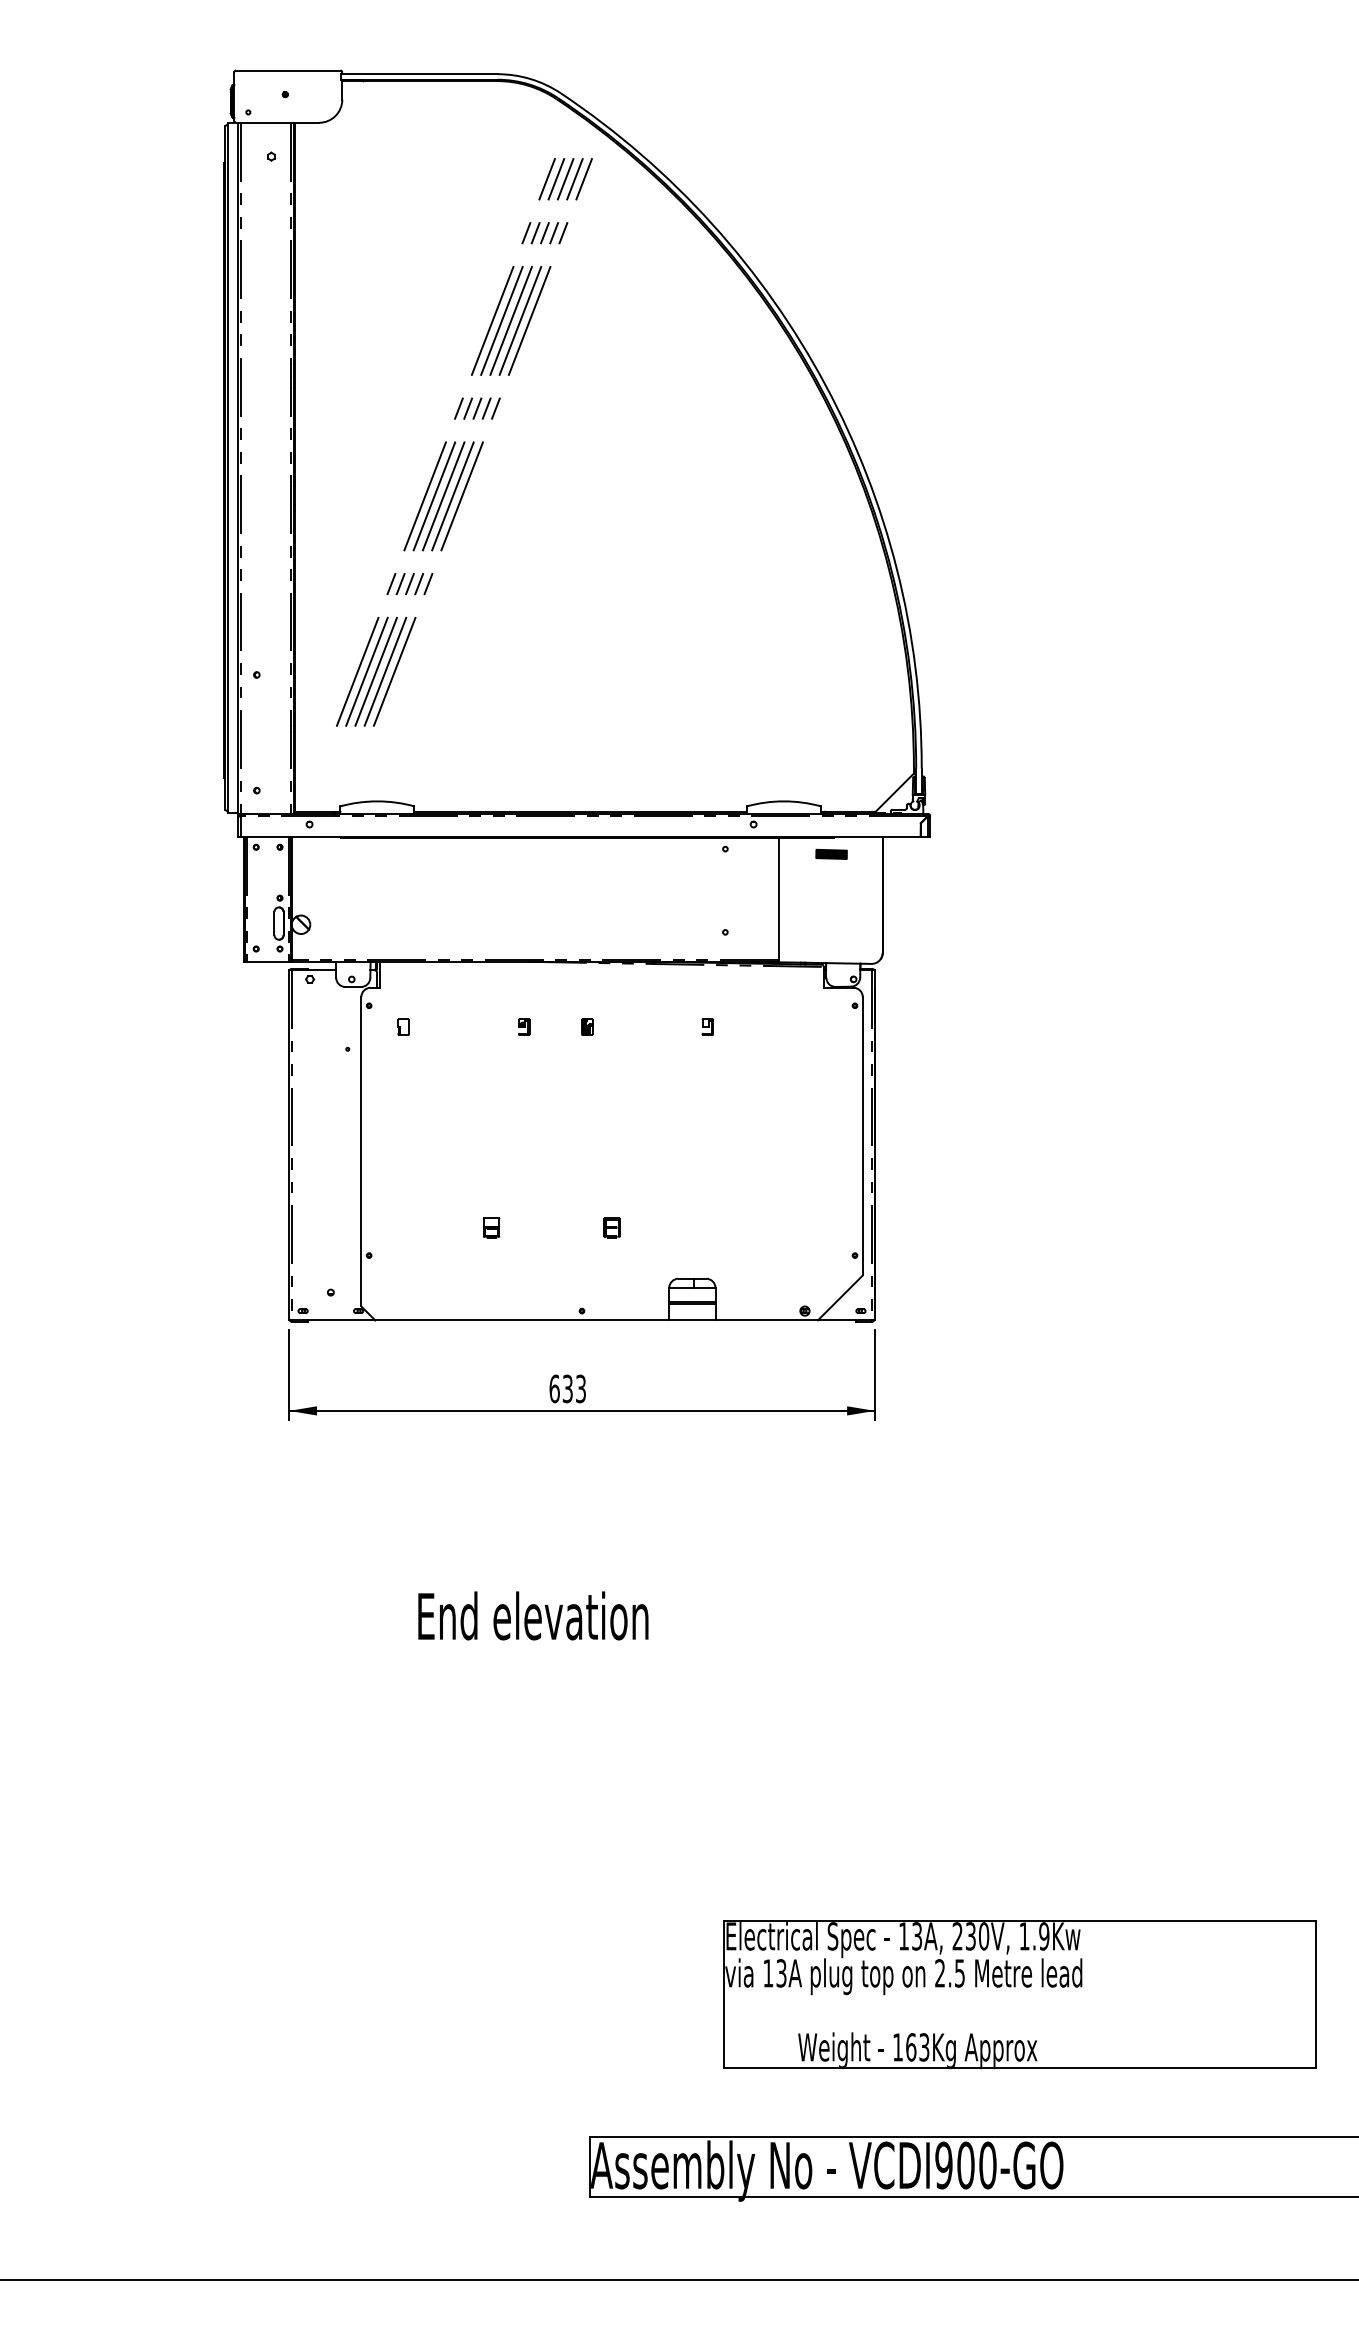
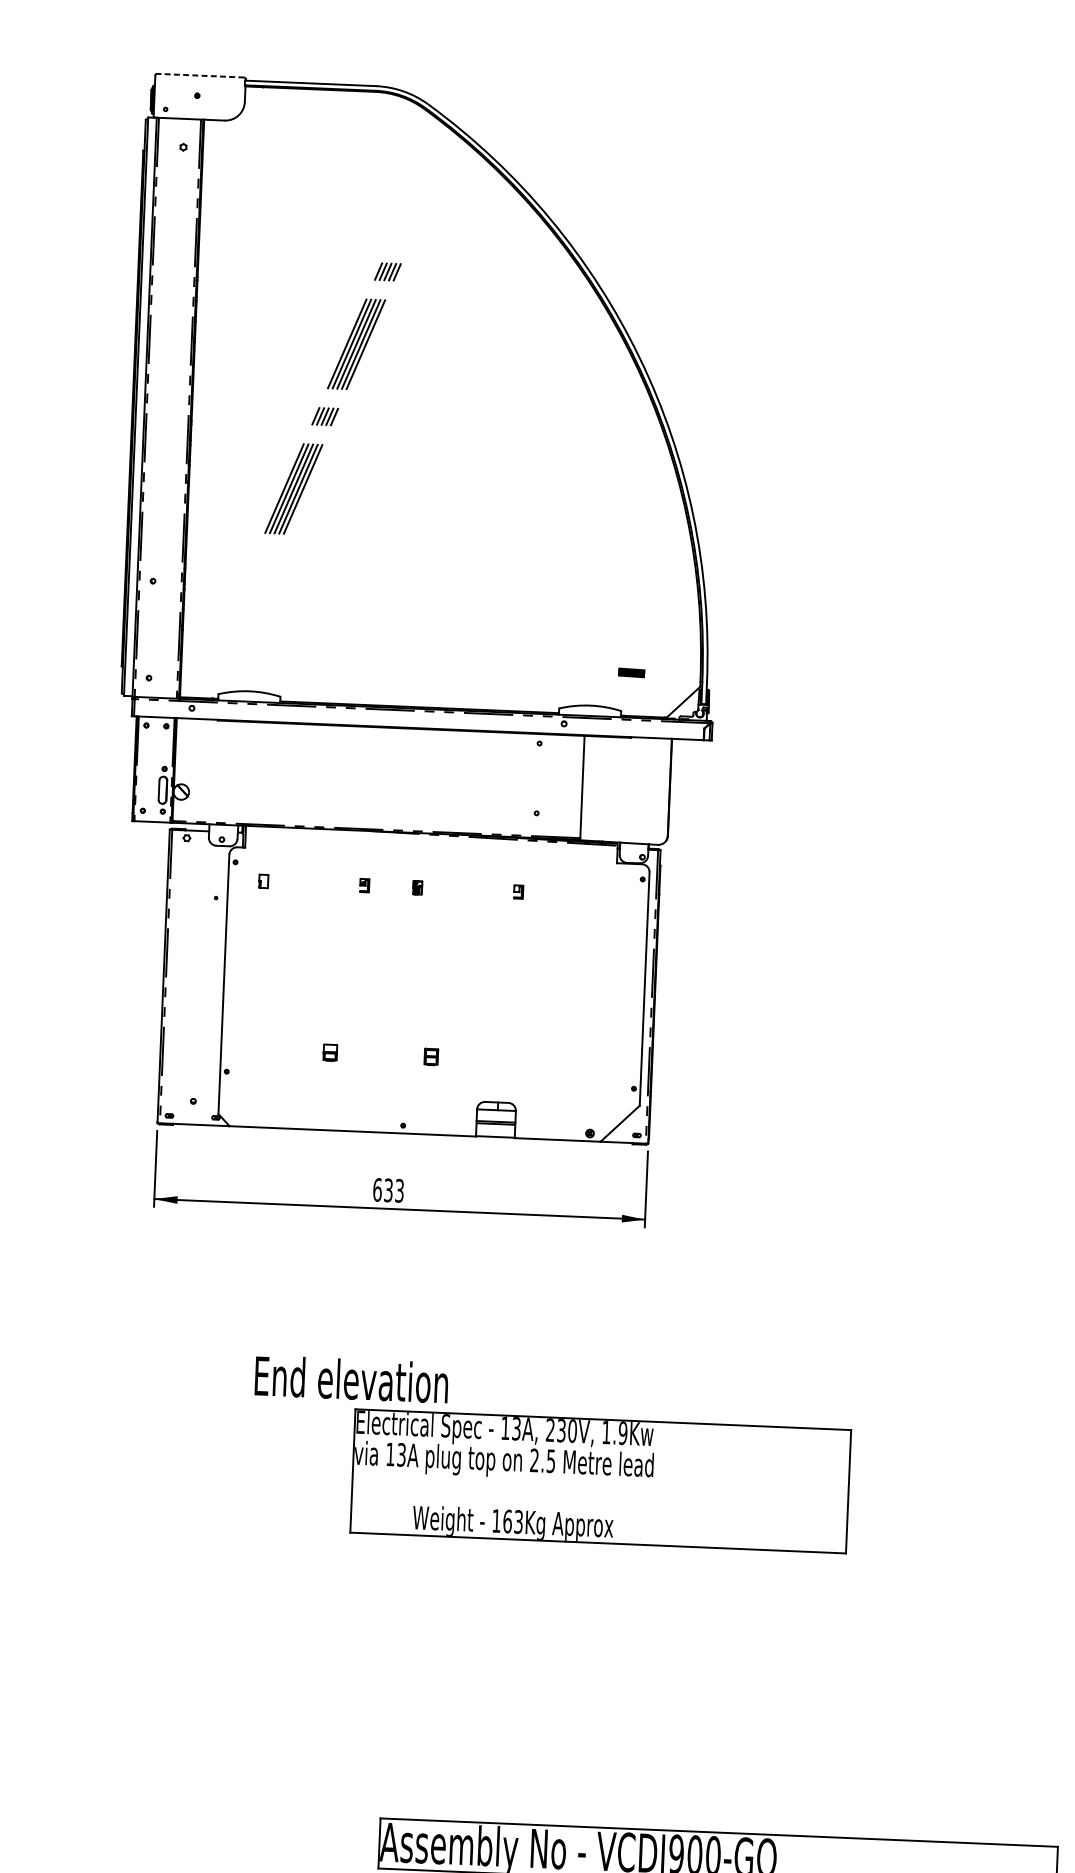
line: (287, 70) -> (199, 75), solid -> dashed
part: (464, 442) -> (335, 393), size x0.6
part: (831, 853) -> (631, 672), moved
part: (1019, 1994) -> (600, 1481), moved

